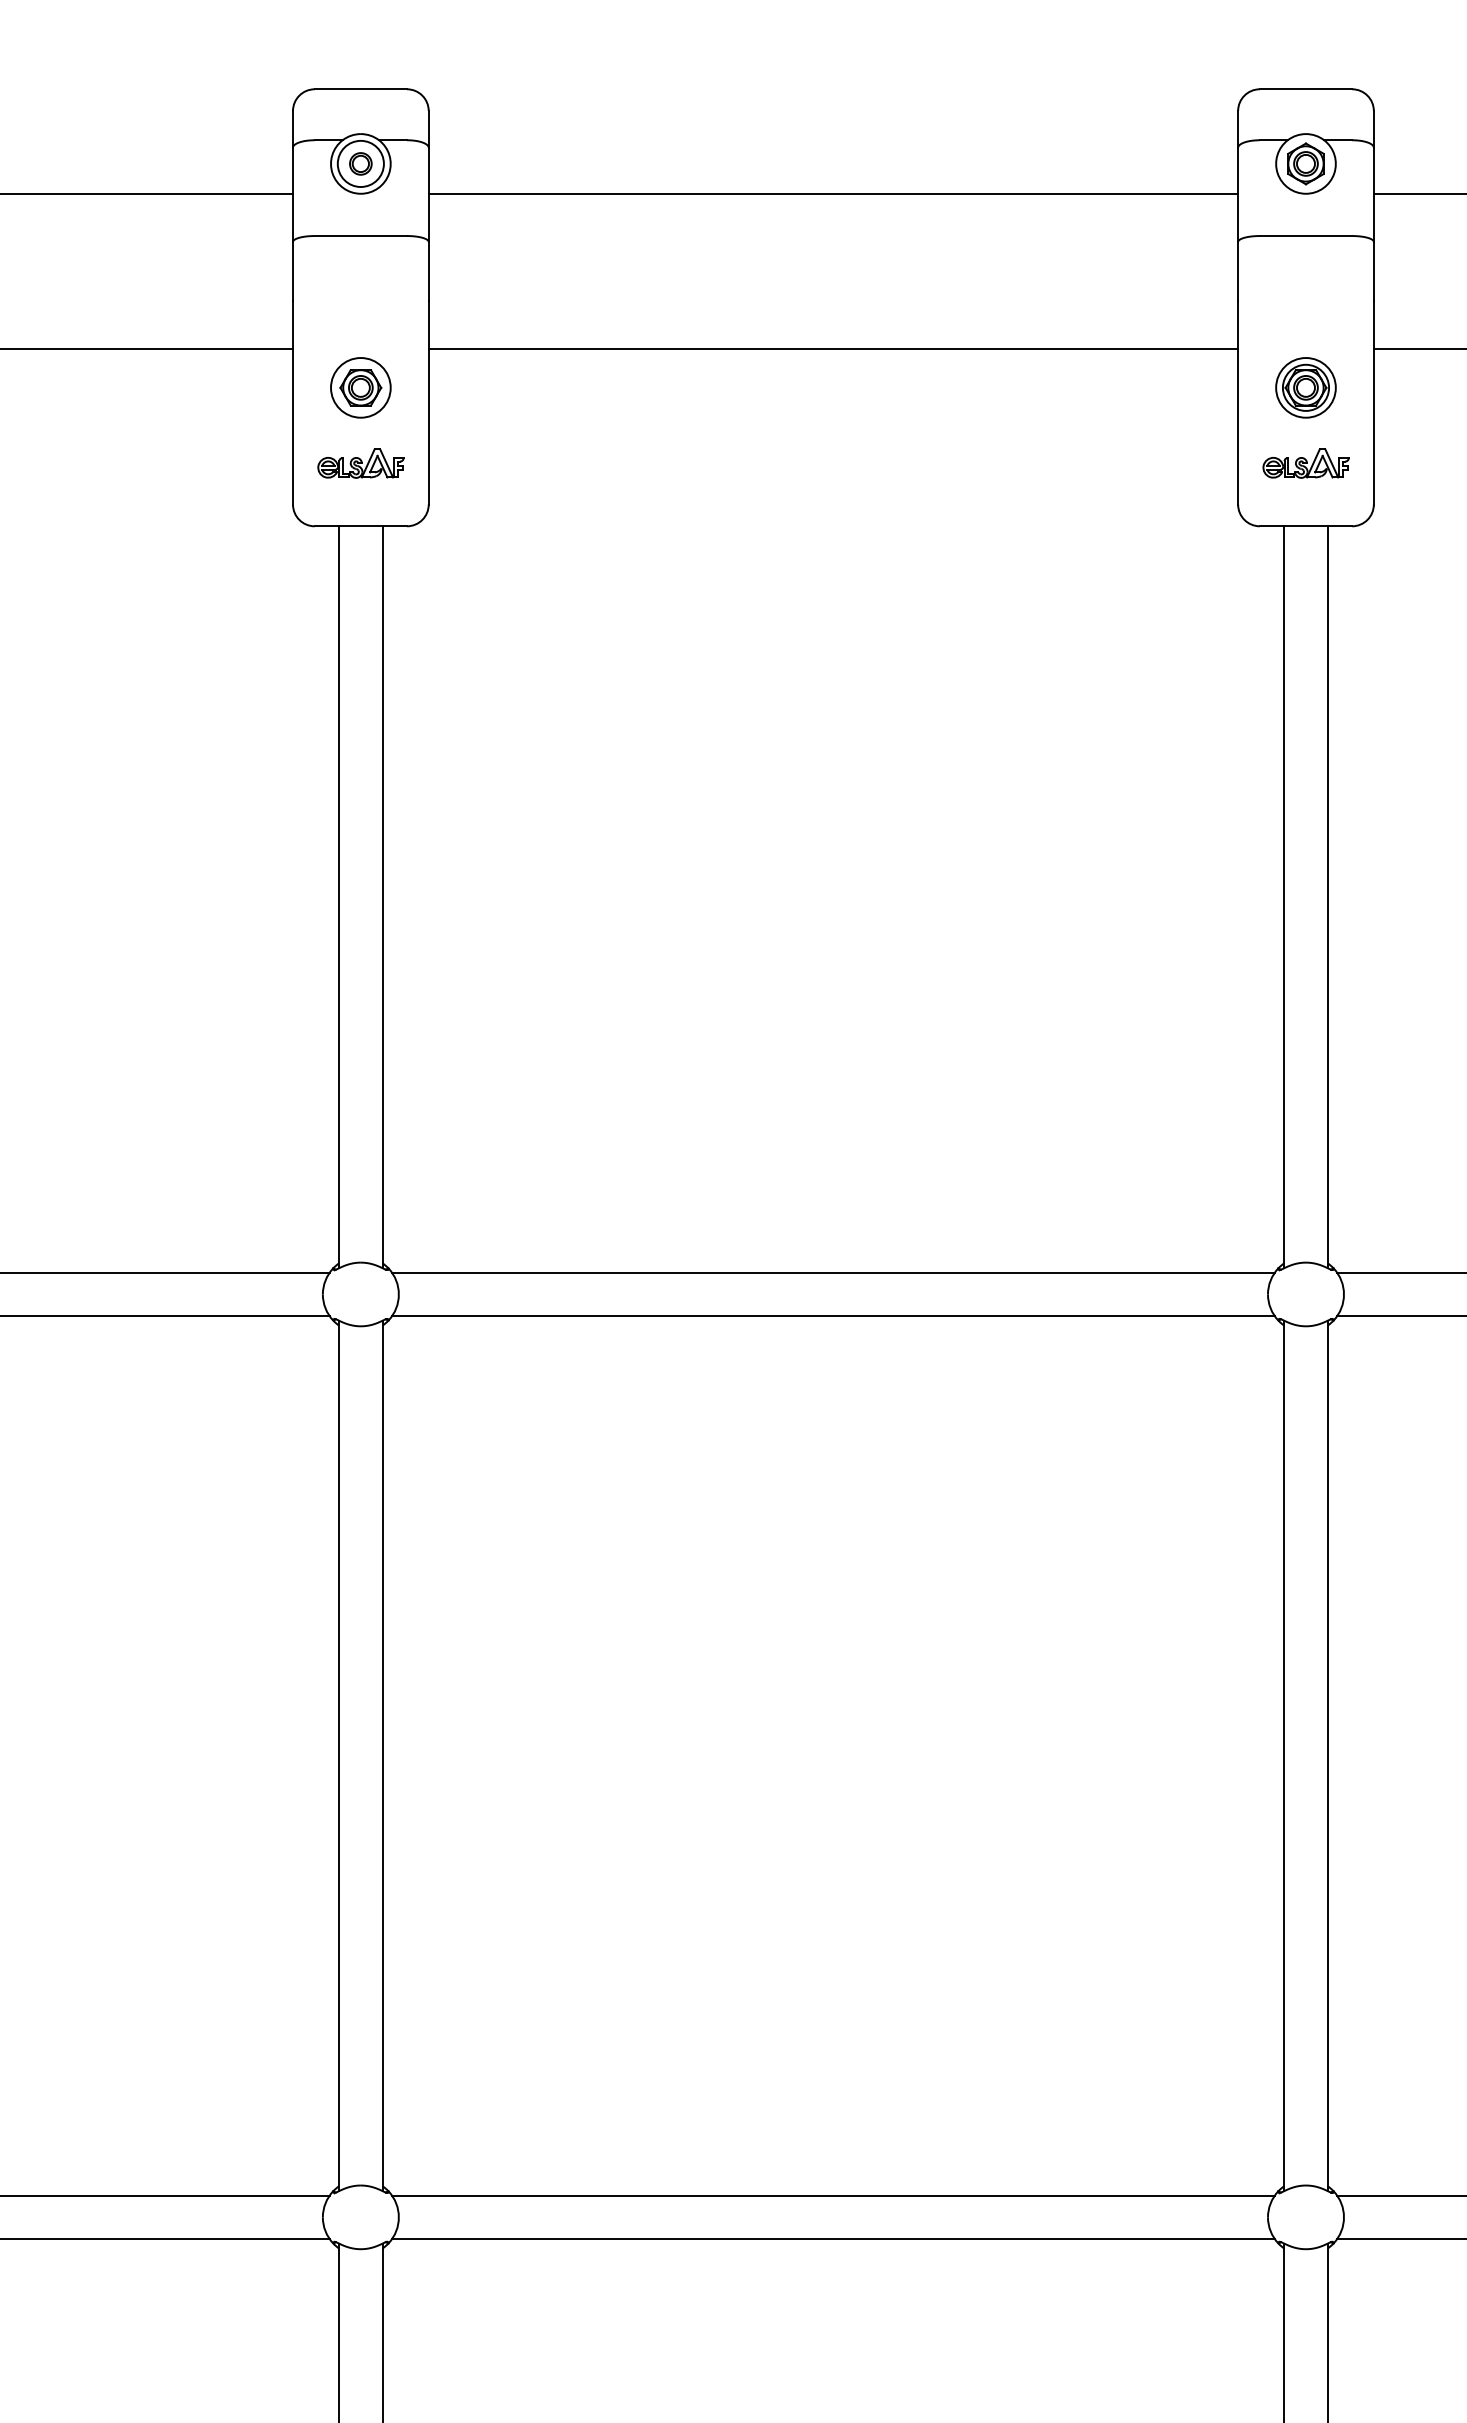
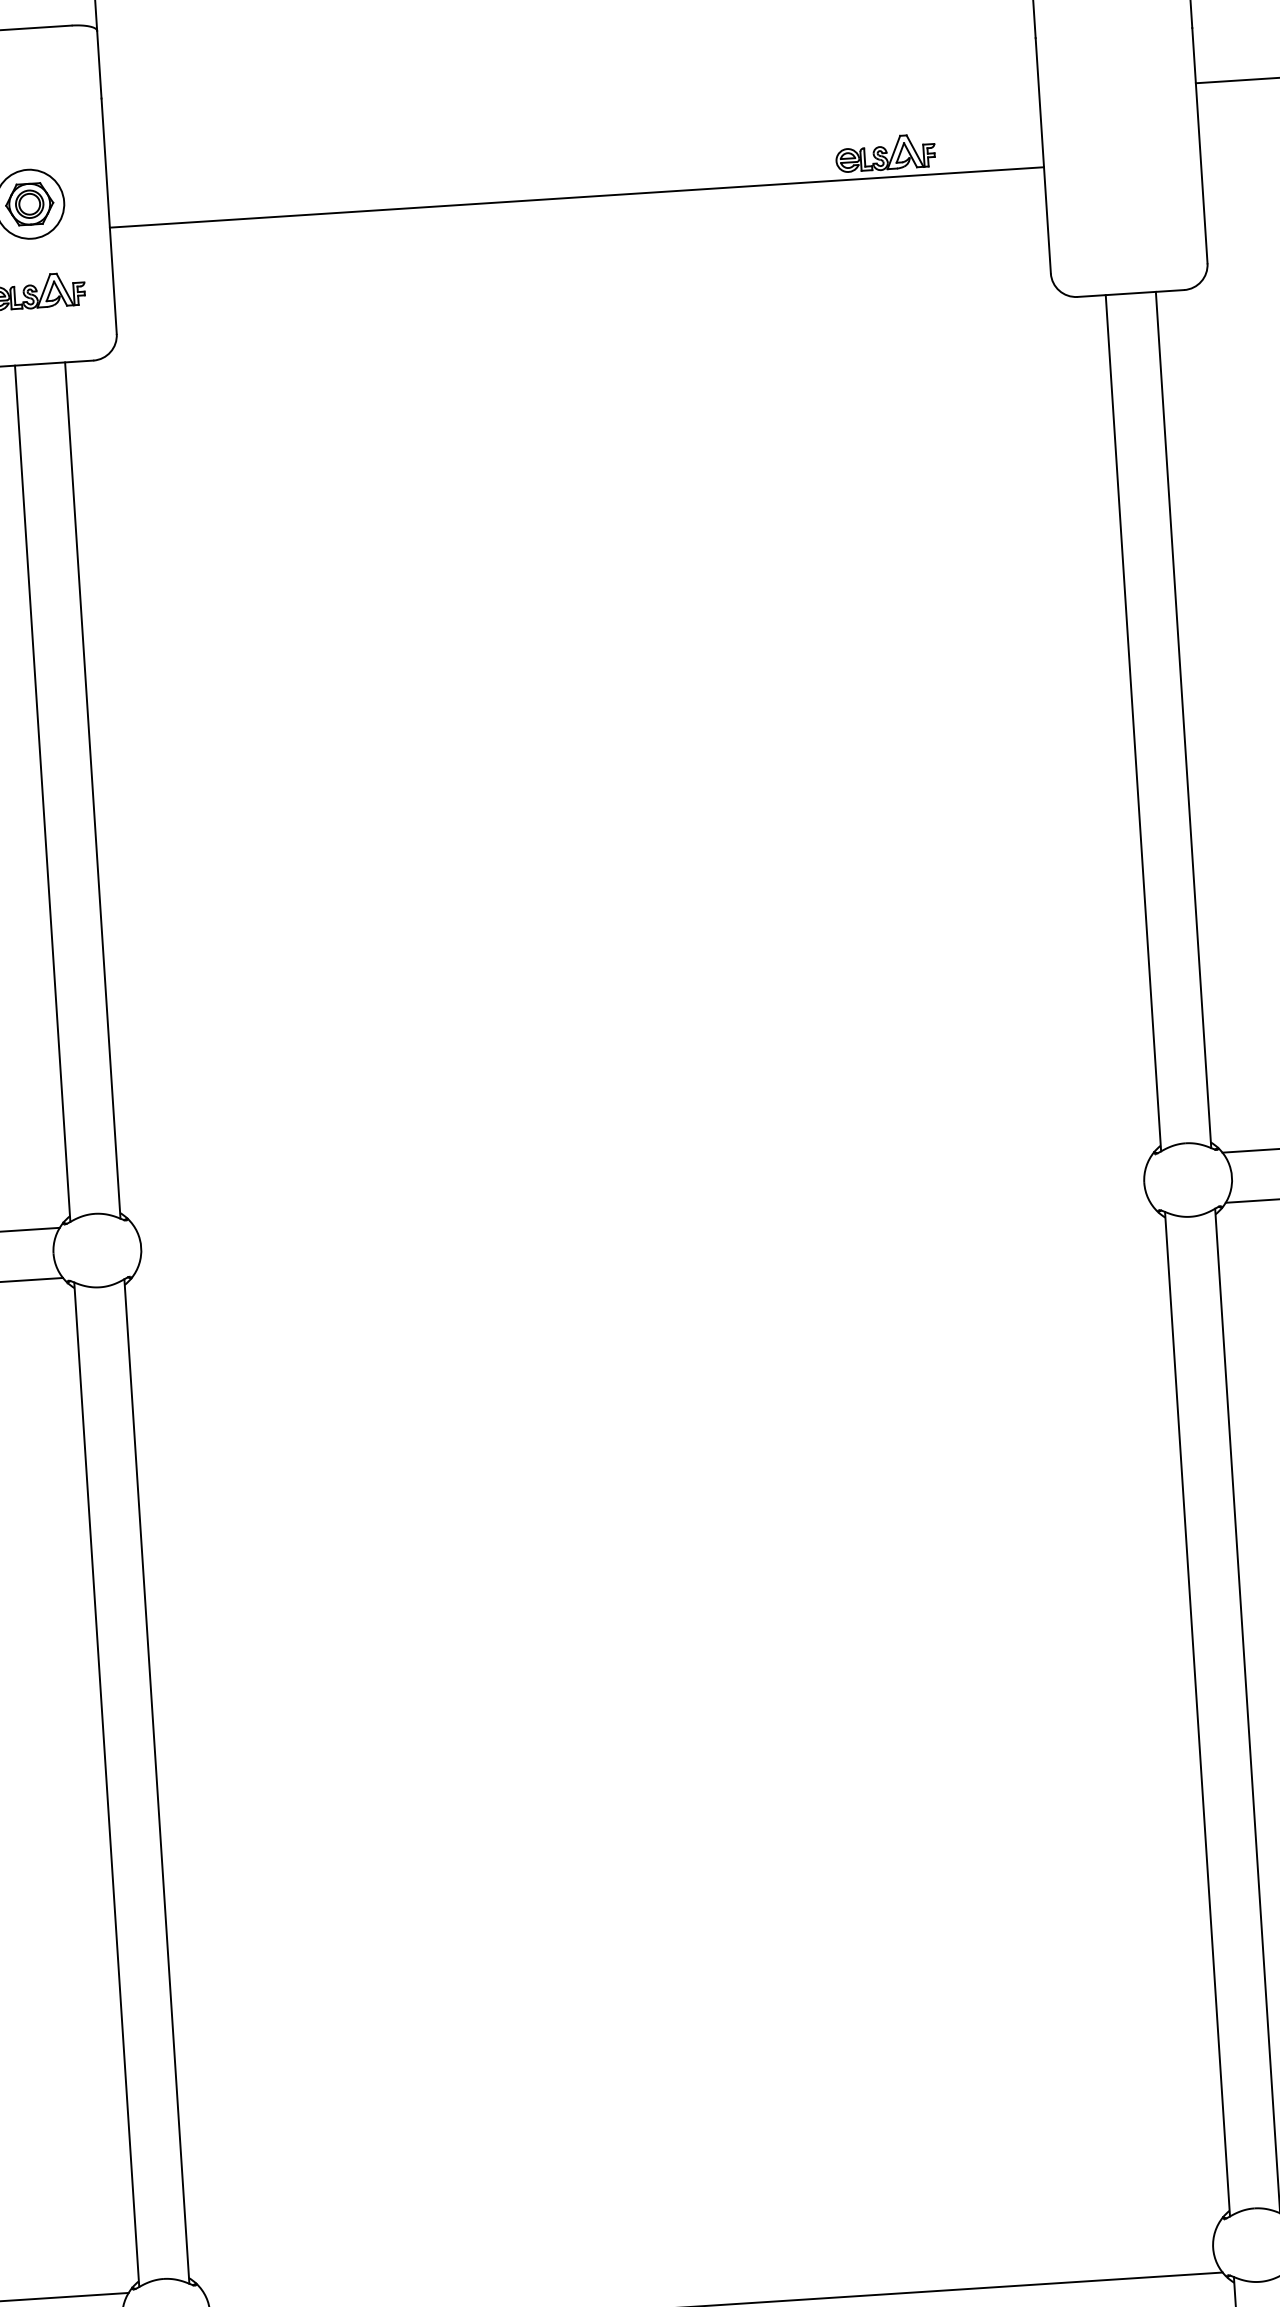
line: (833, 348) -> (577, 197), moved
part: (1305, 387) -> (1119, 133), removed
part: (1305, 463) -> (884, 153), moved
line: (833, 1272) -> (641, 1189), removed
line: (833, 1316) -> (644, 1240), removed
line: (833, 2195) -> (710, 2255), removed

